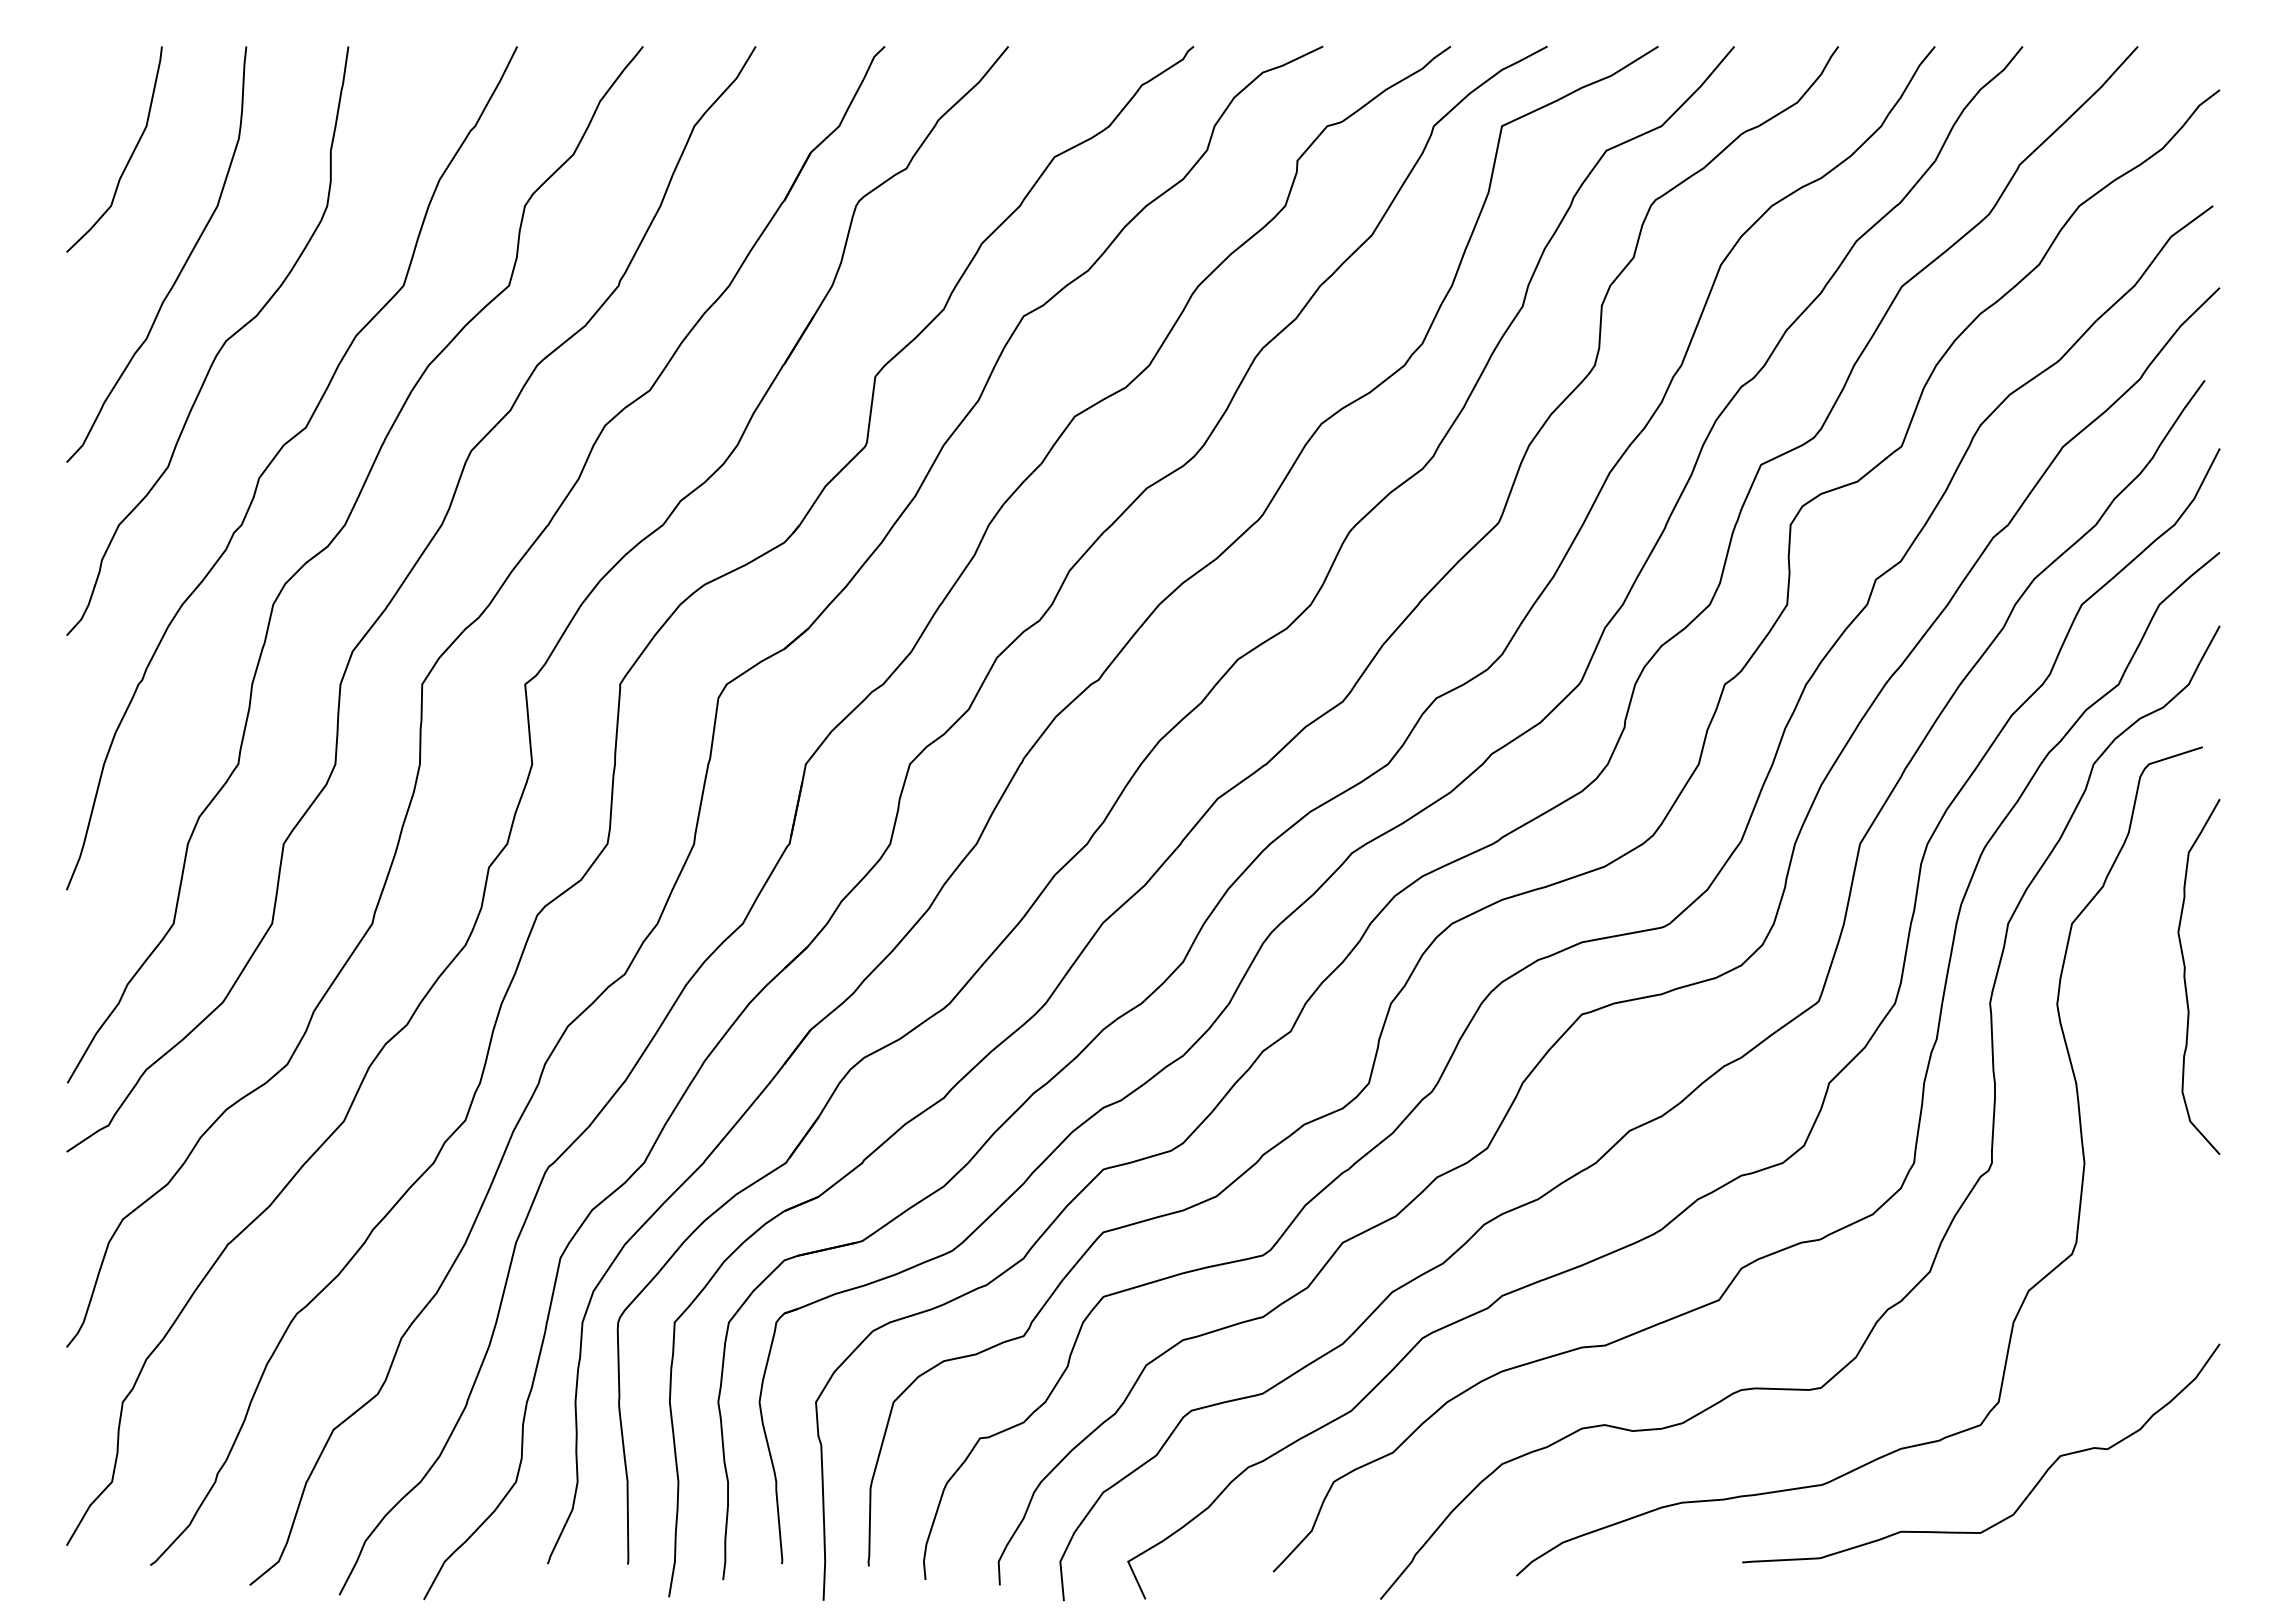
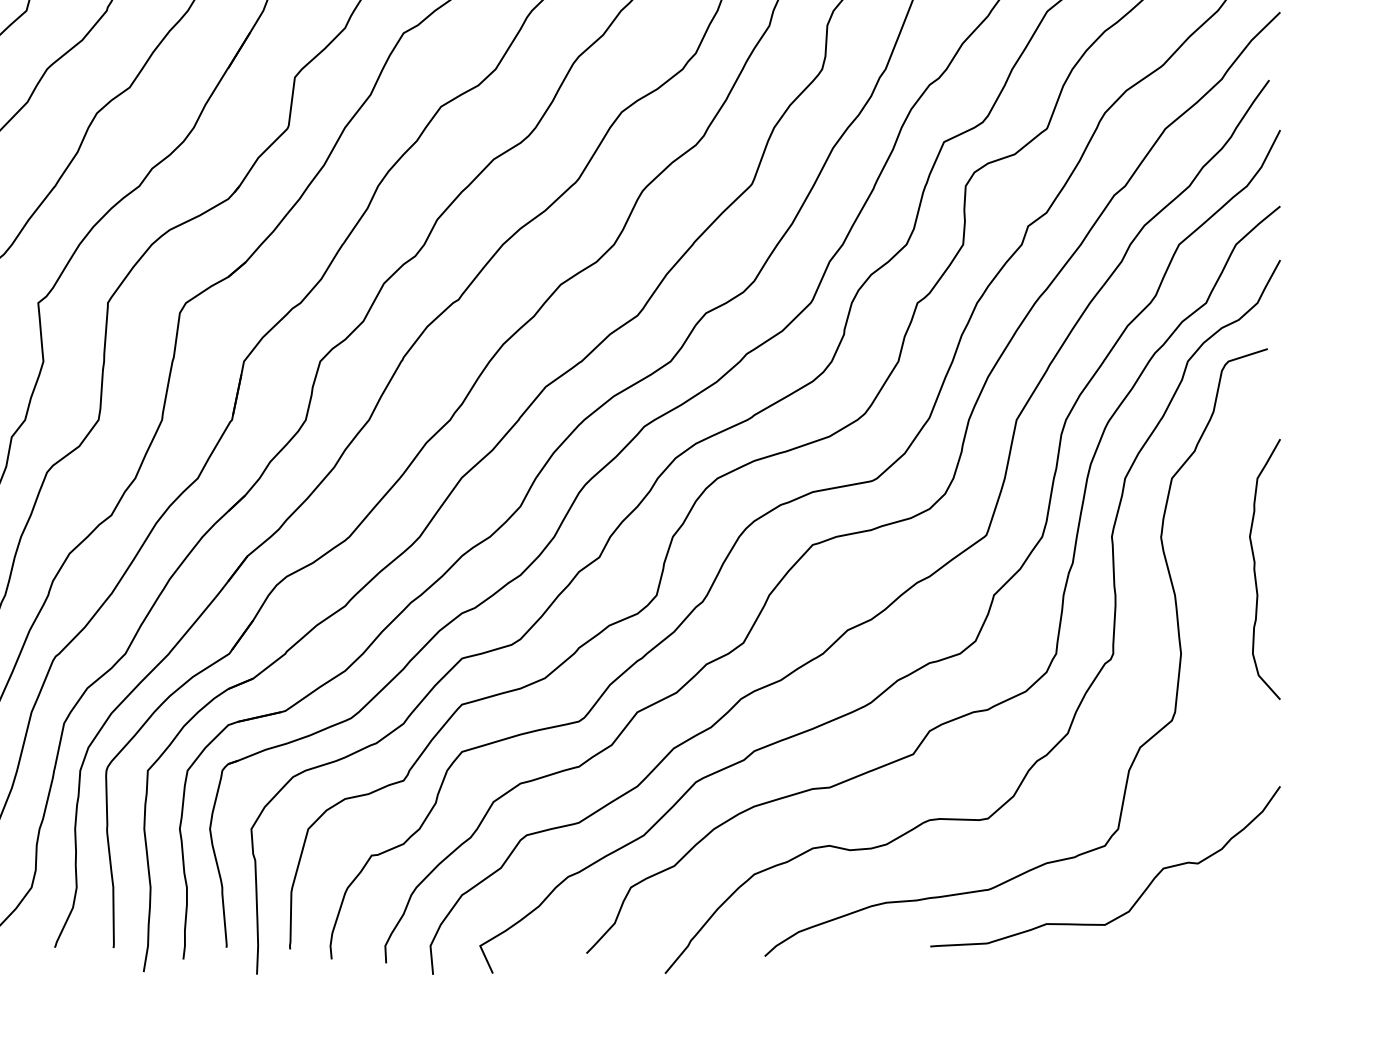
curve: (2185, 976) -> (1255, 569), moved

